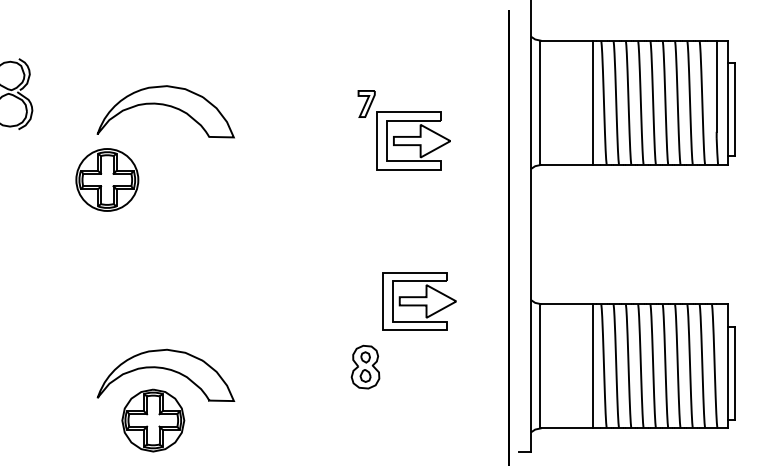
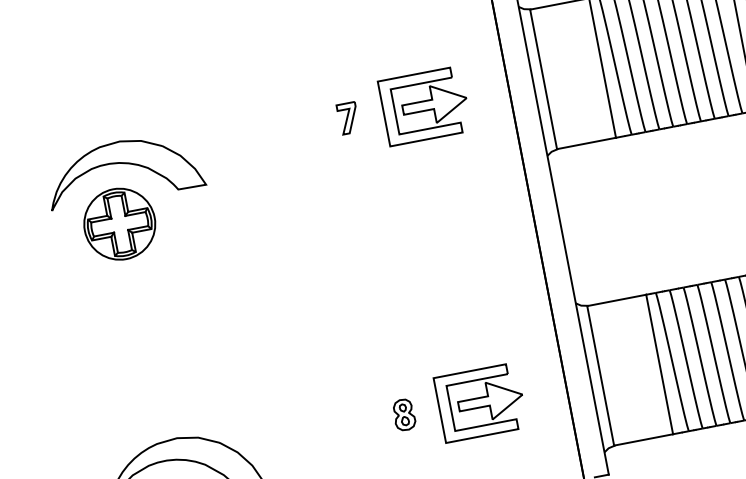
part: (413, 140) -> (425, 105), moved
part: (107, 179) -> (119, 223), moved
part: (419, 301) -> (481, 402), moved
part: (365, 367) -> (404, 415), size x0.62

